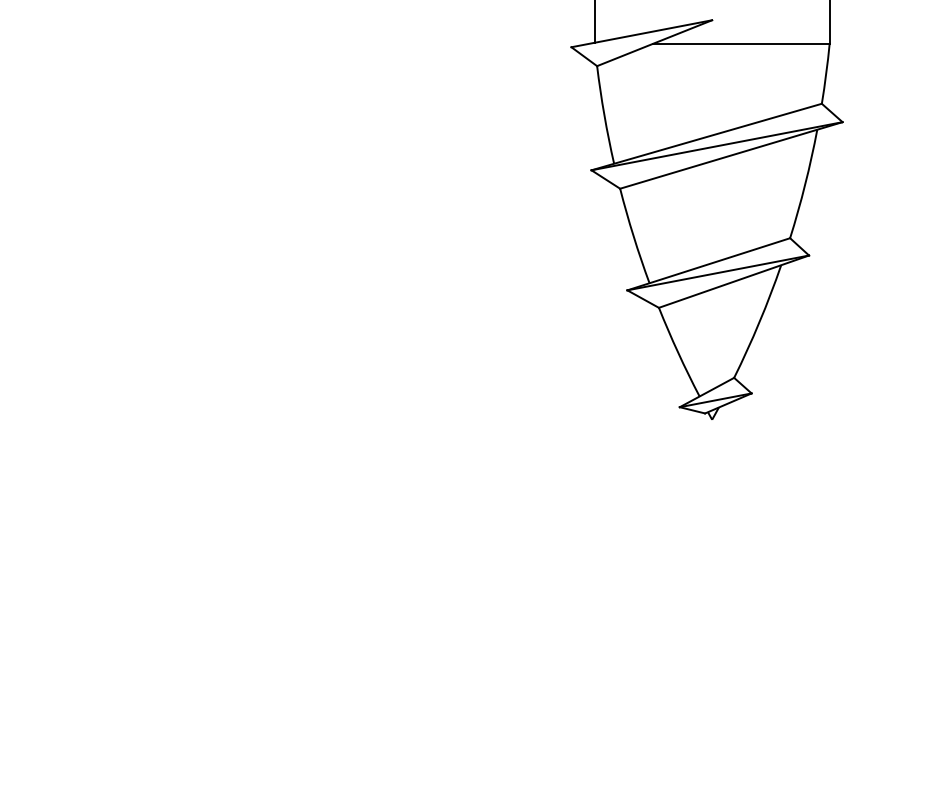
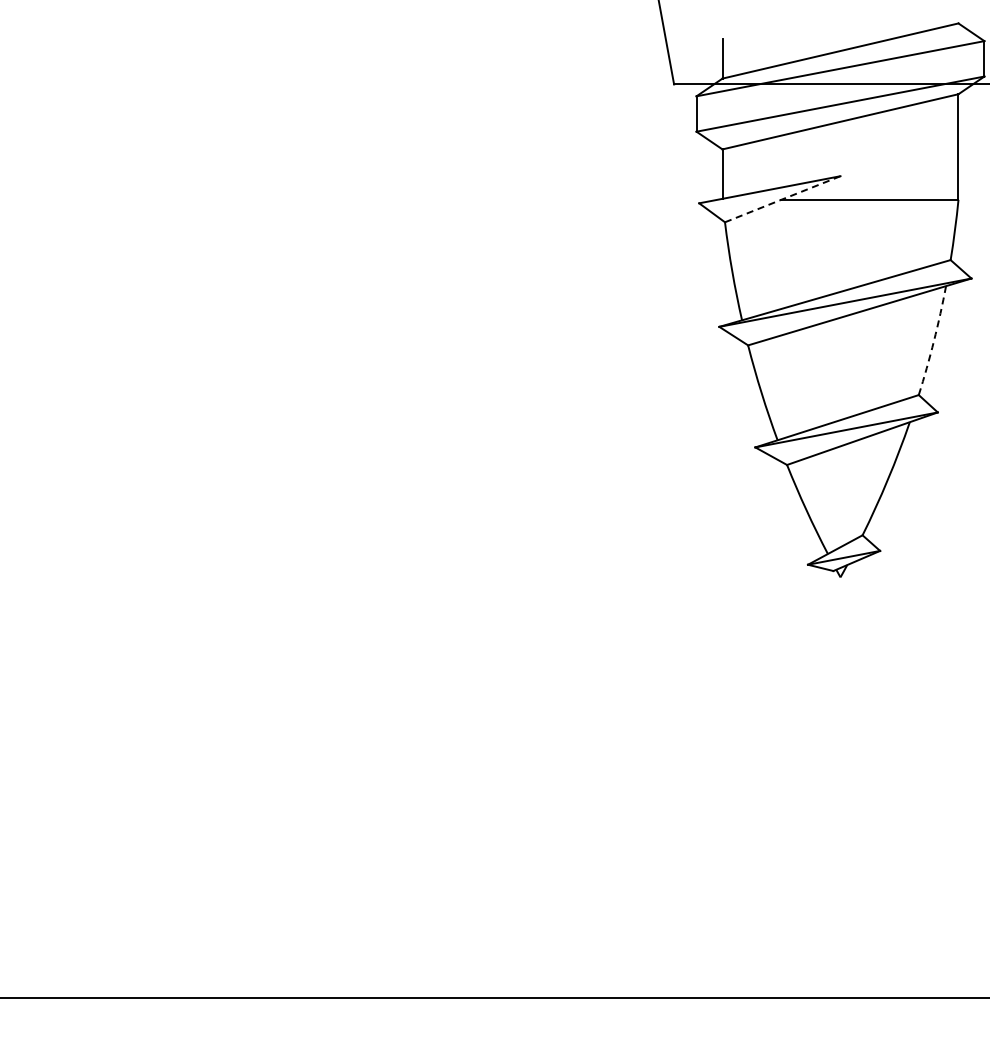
line: (655, 43) -> (783, 199), solid -> dashed
arc: (805, 184) -> (934, 341), solid -> dashed

